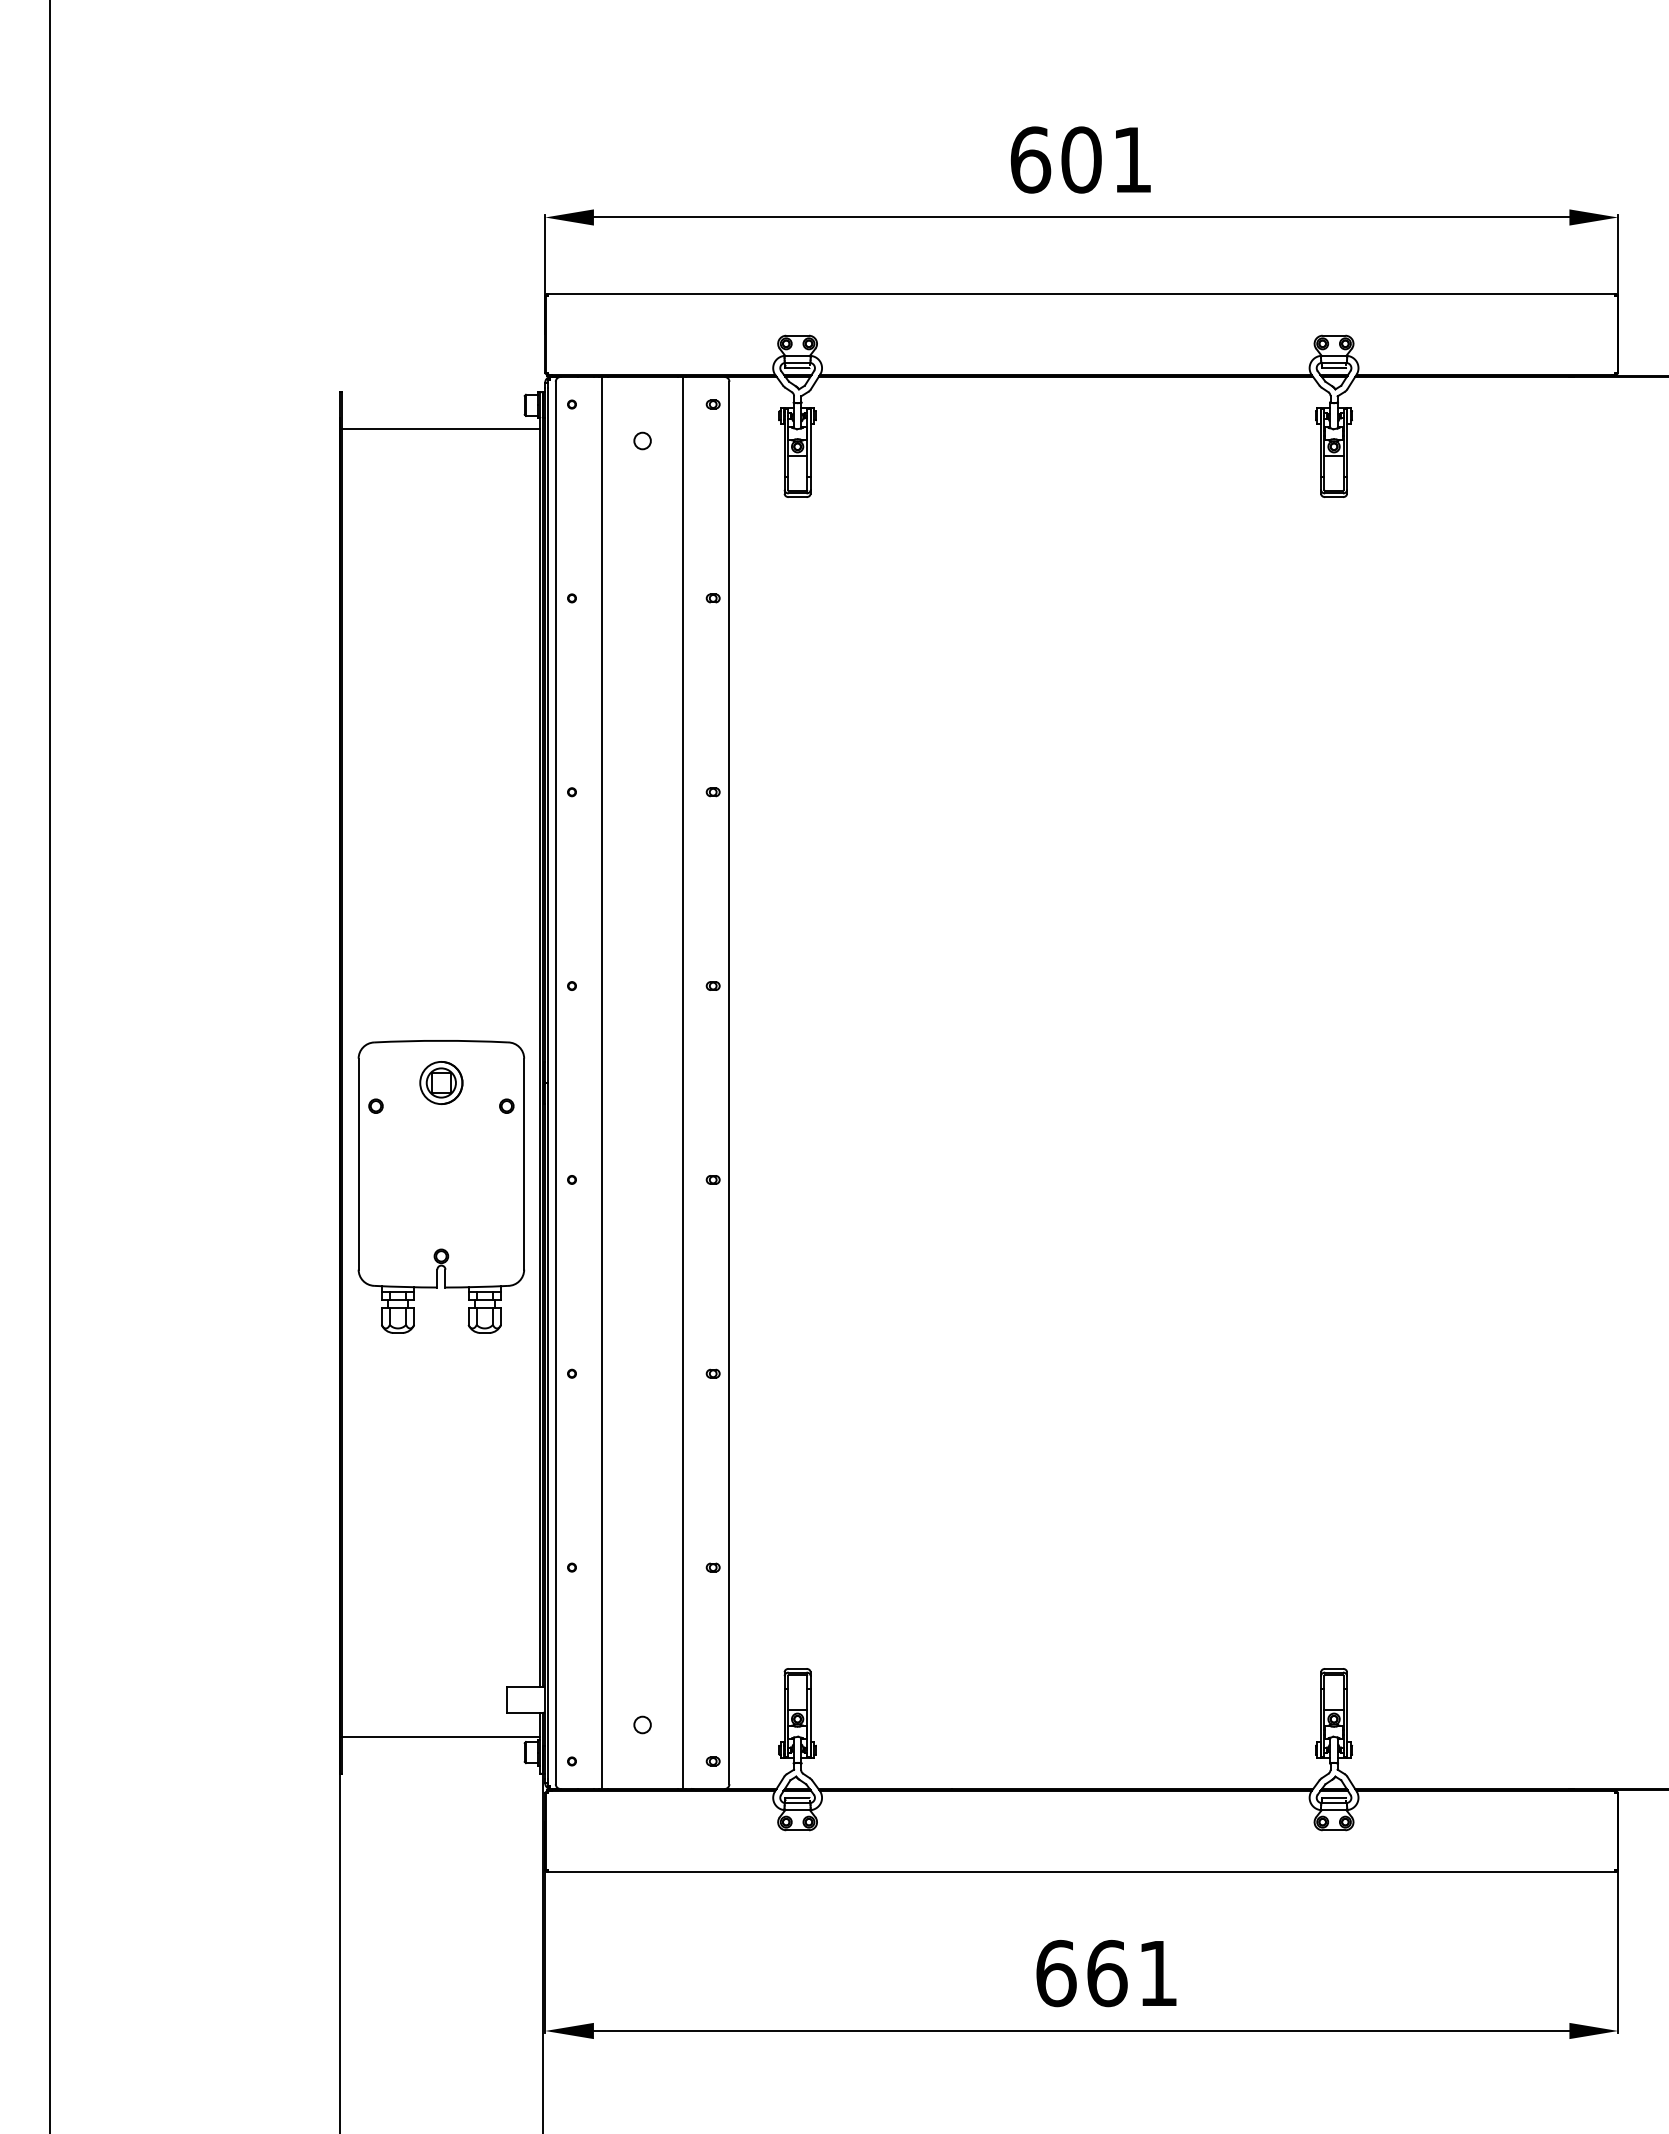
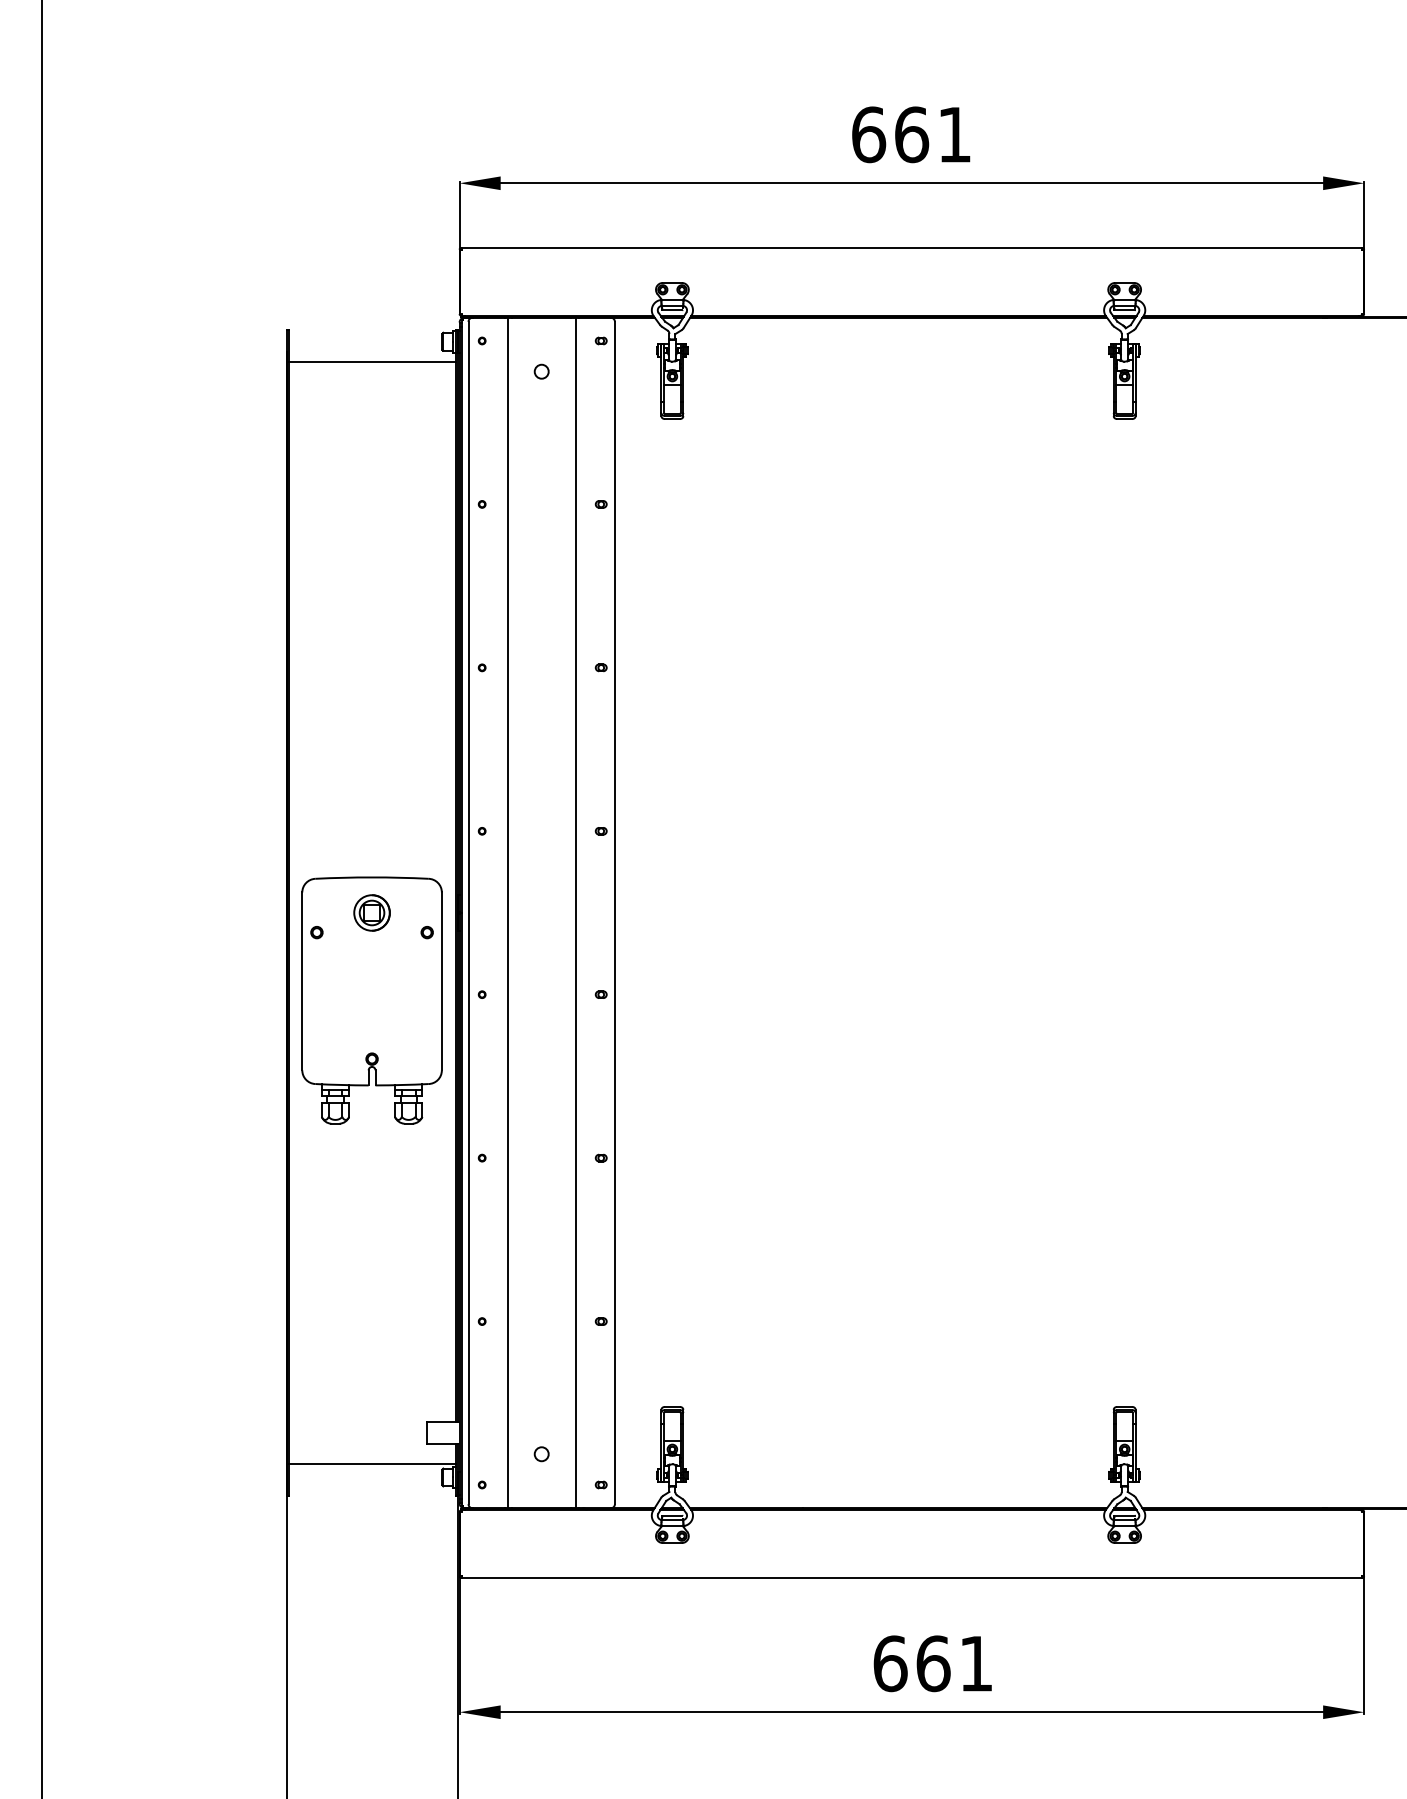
text: (1081, 159) -> (911, 134), 601 -> 661

